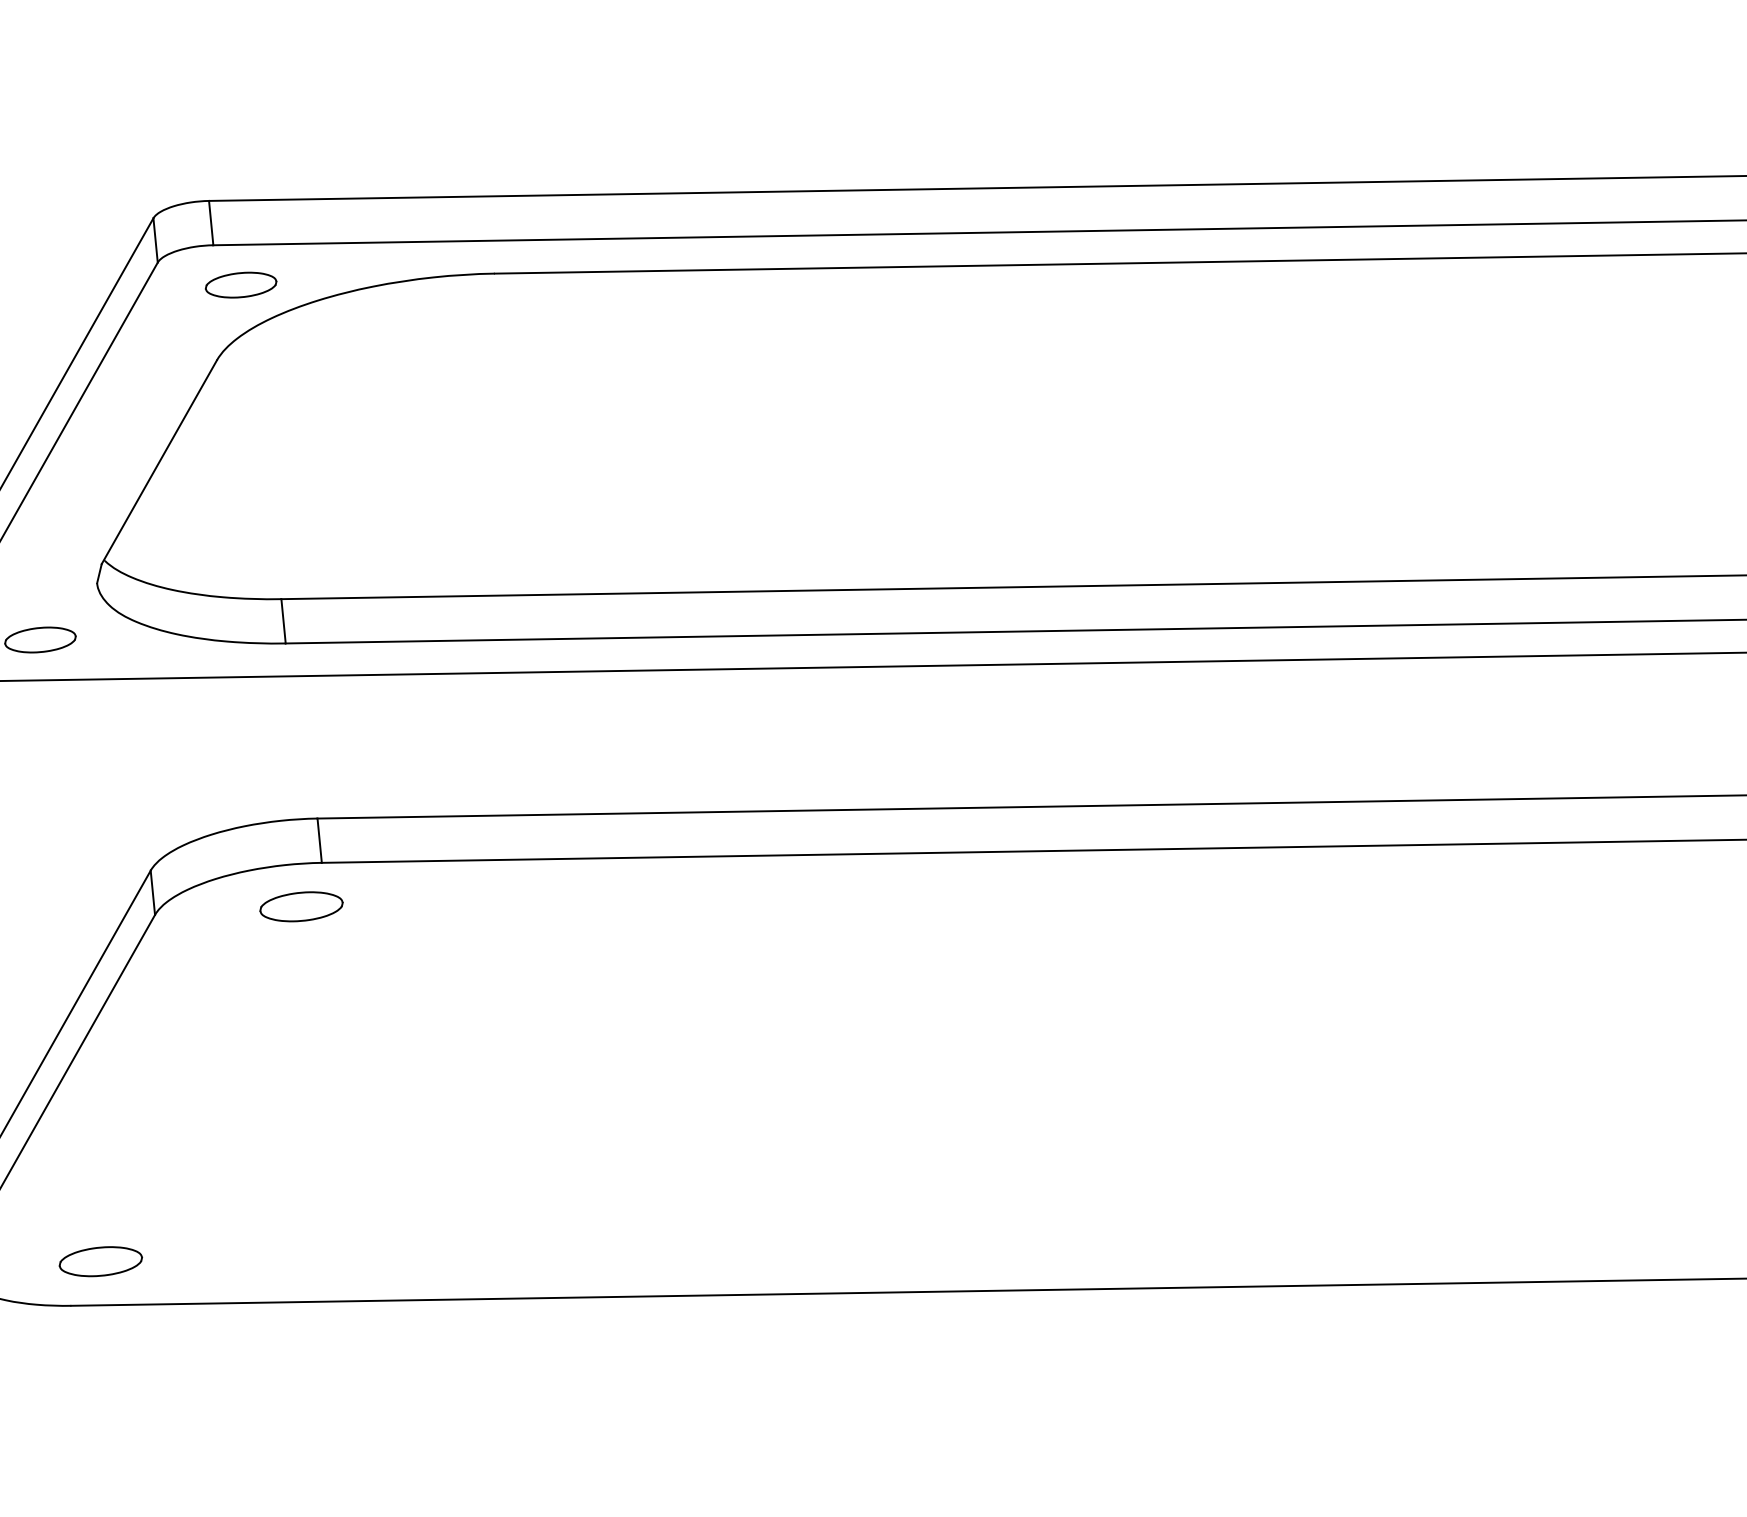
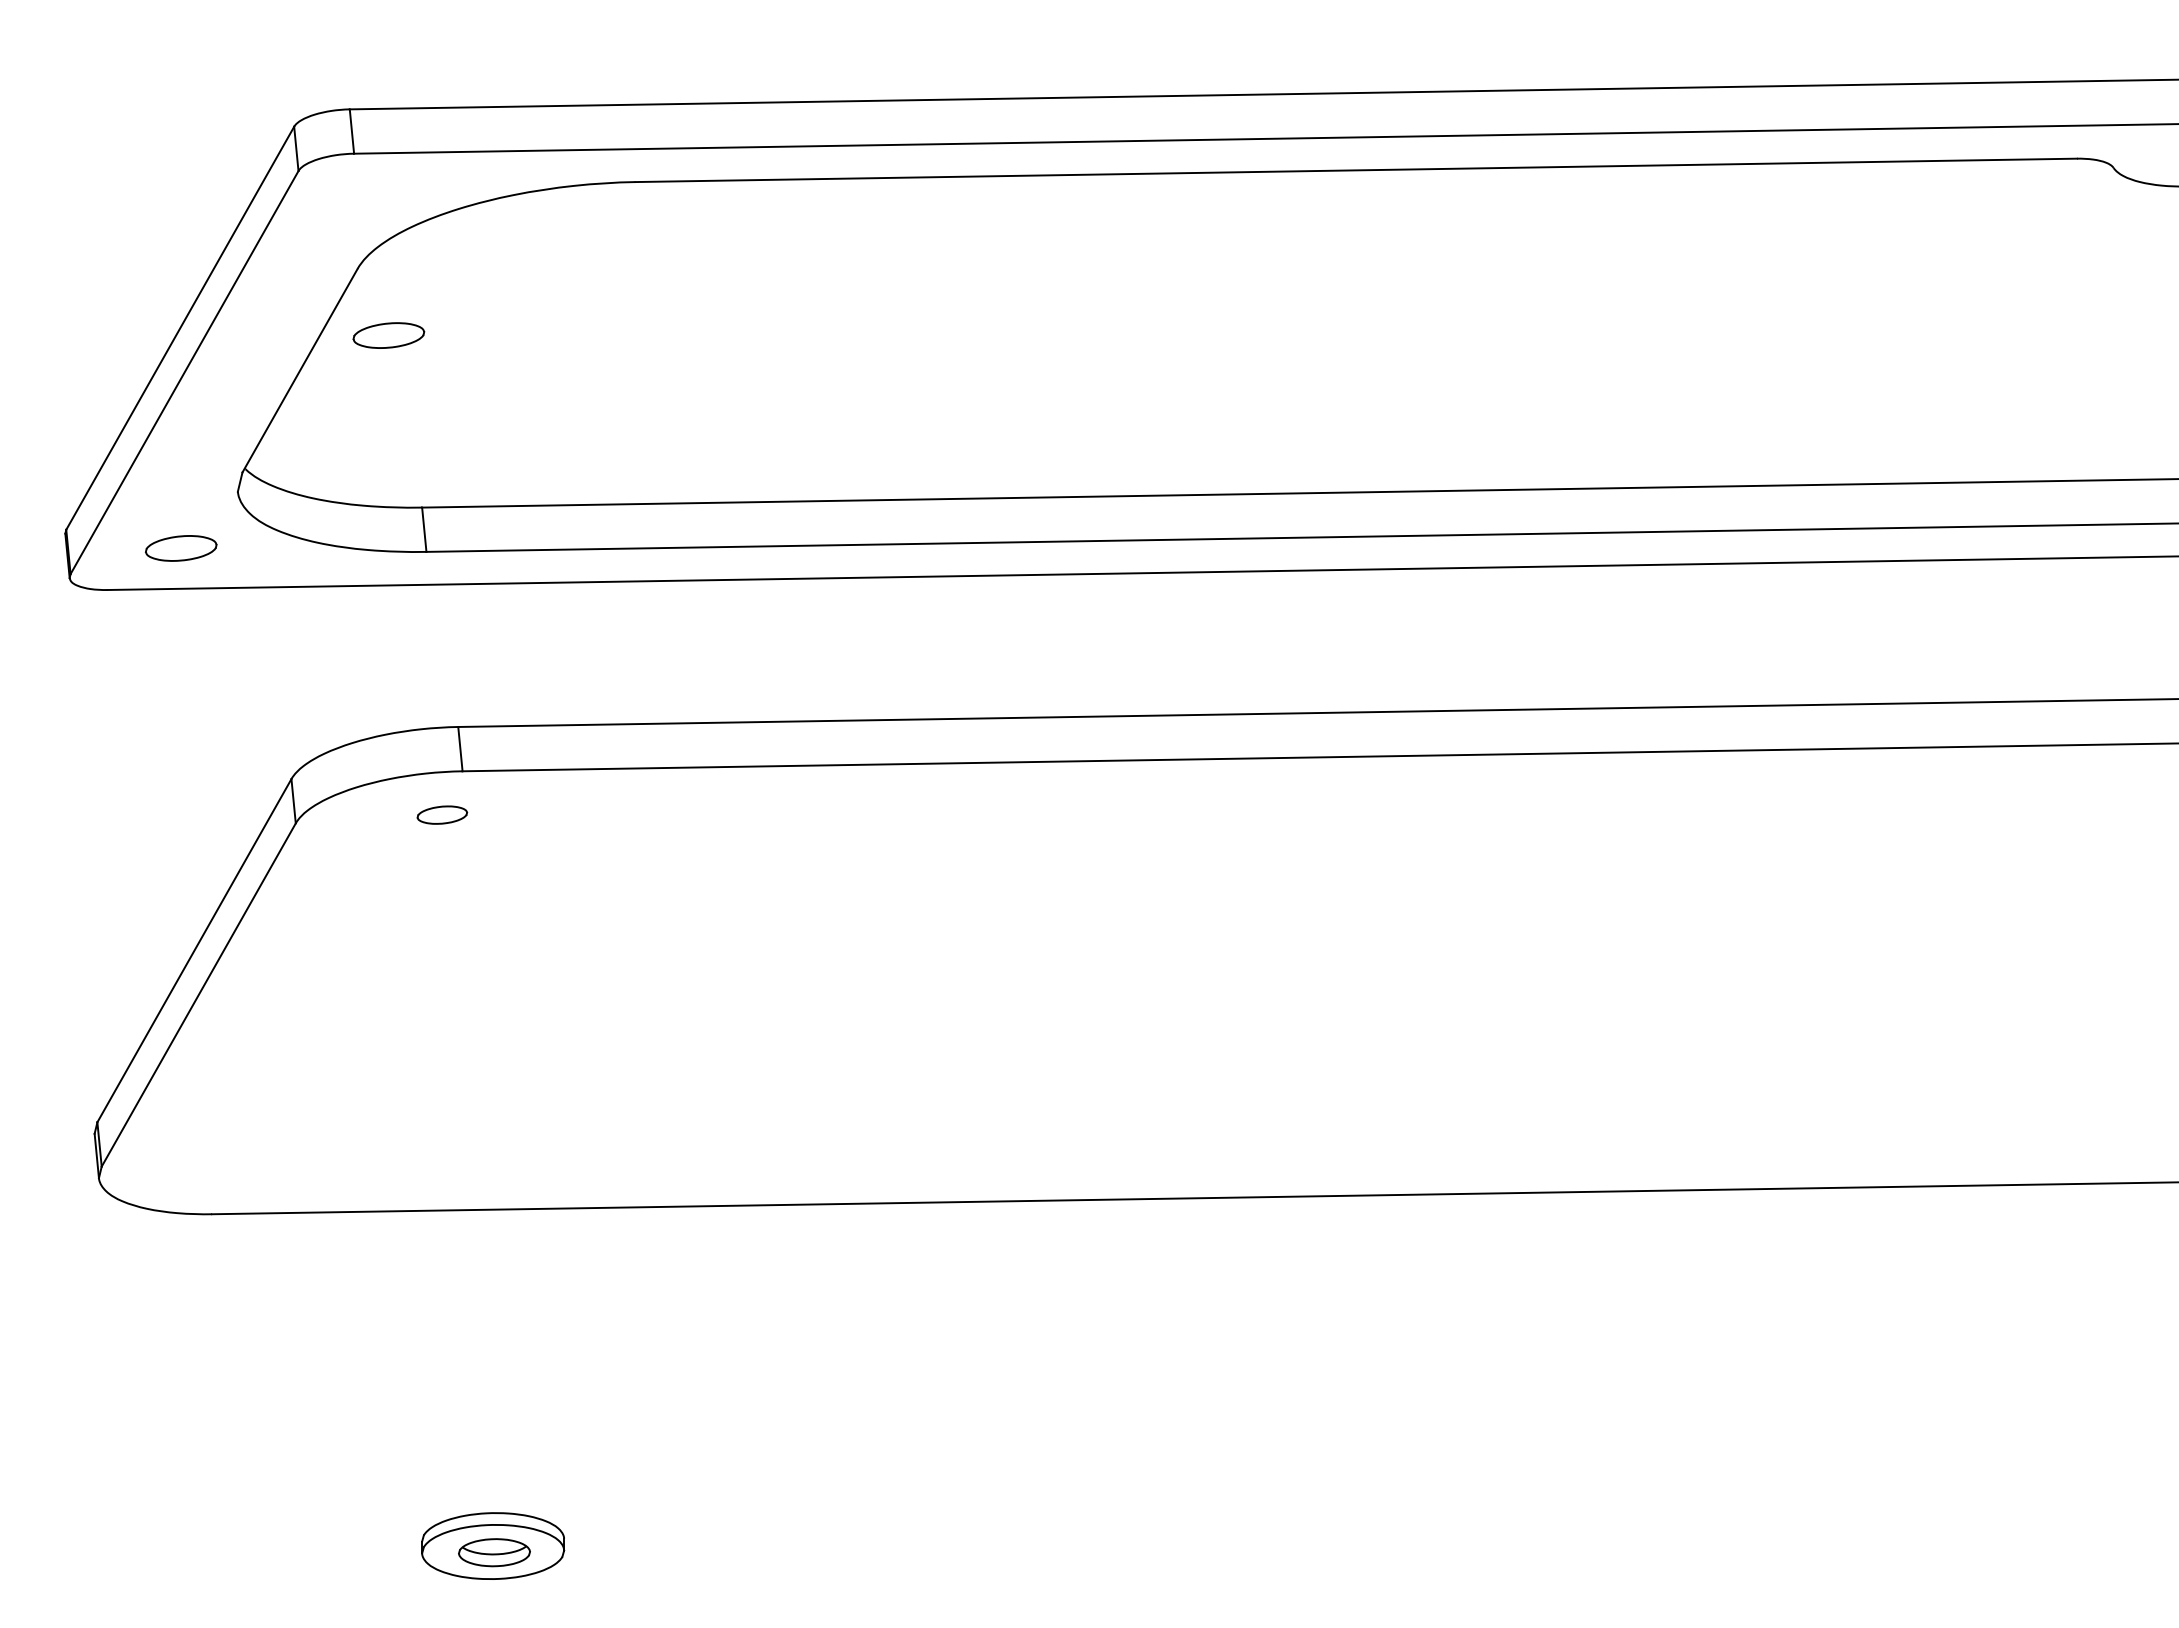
part: (240, 285) -> (388, 335), moved
part: (301, 906) -> (442, 814), size x0.6
part: (100, 1261) -> (241, 1169), removed

